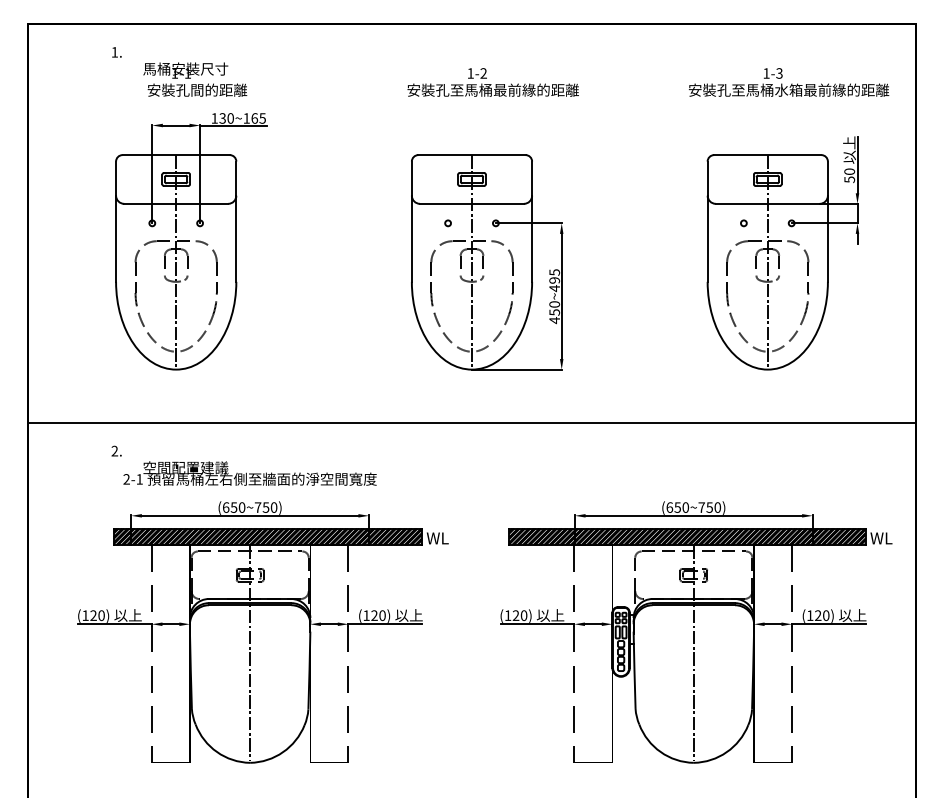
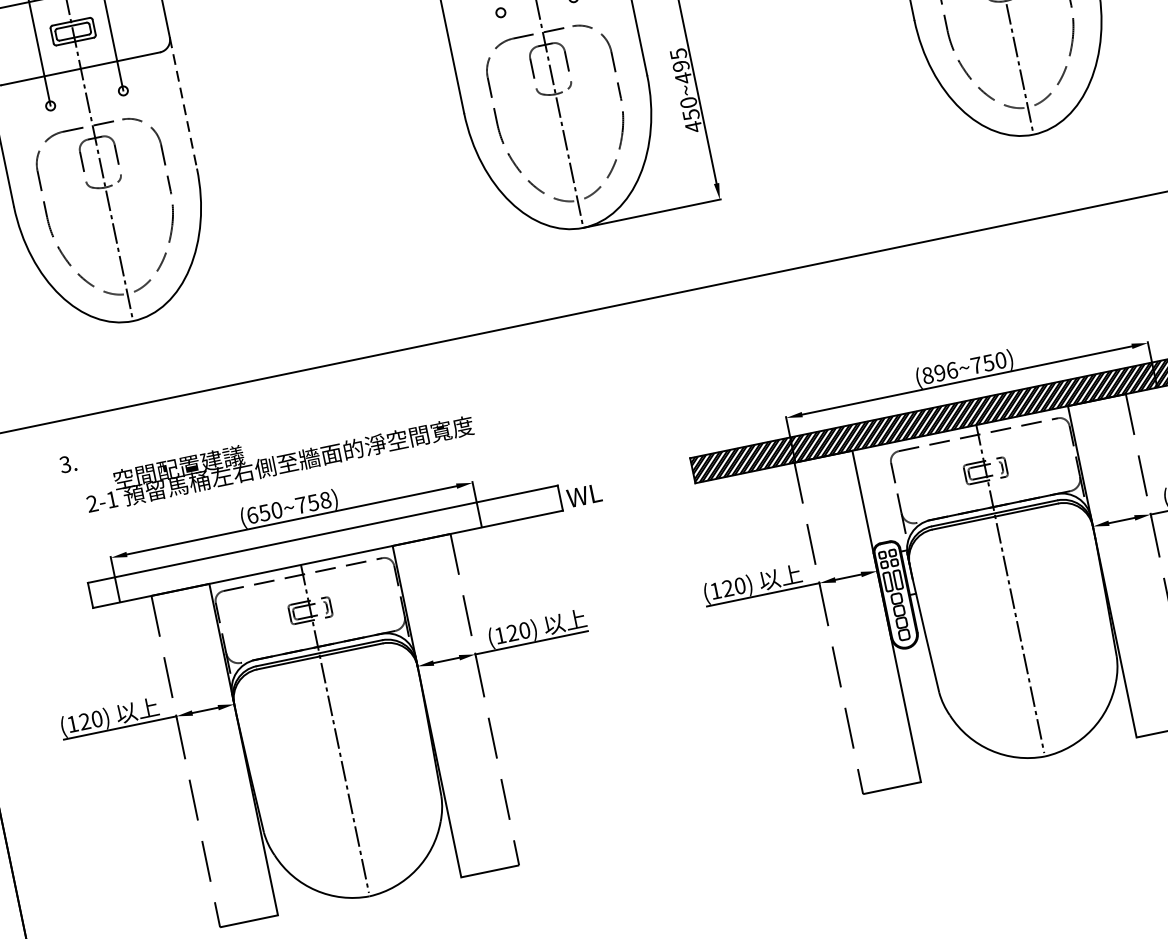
line: (236, 239) -> (183, 104), solid -> dashed
text: (114, 451) -> (65, 465), 2. -> 3.
text: (273, 507) -> (324, 500), (650~750) -> (650~758)
text: (677, 507) -> (939, 372), (650~750) -> (896~750)
hatch: (267, 536) -> (324, 546), removed

